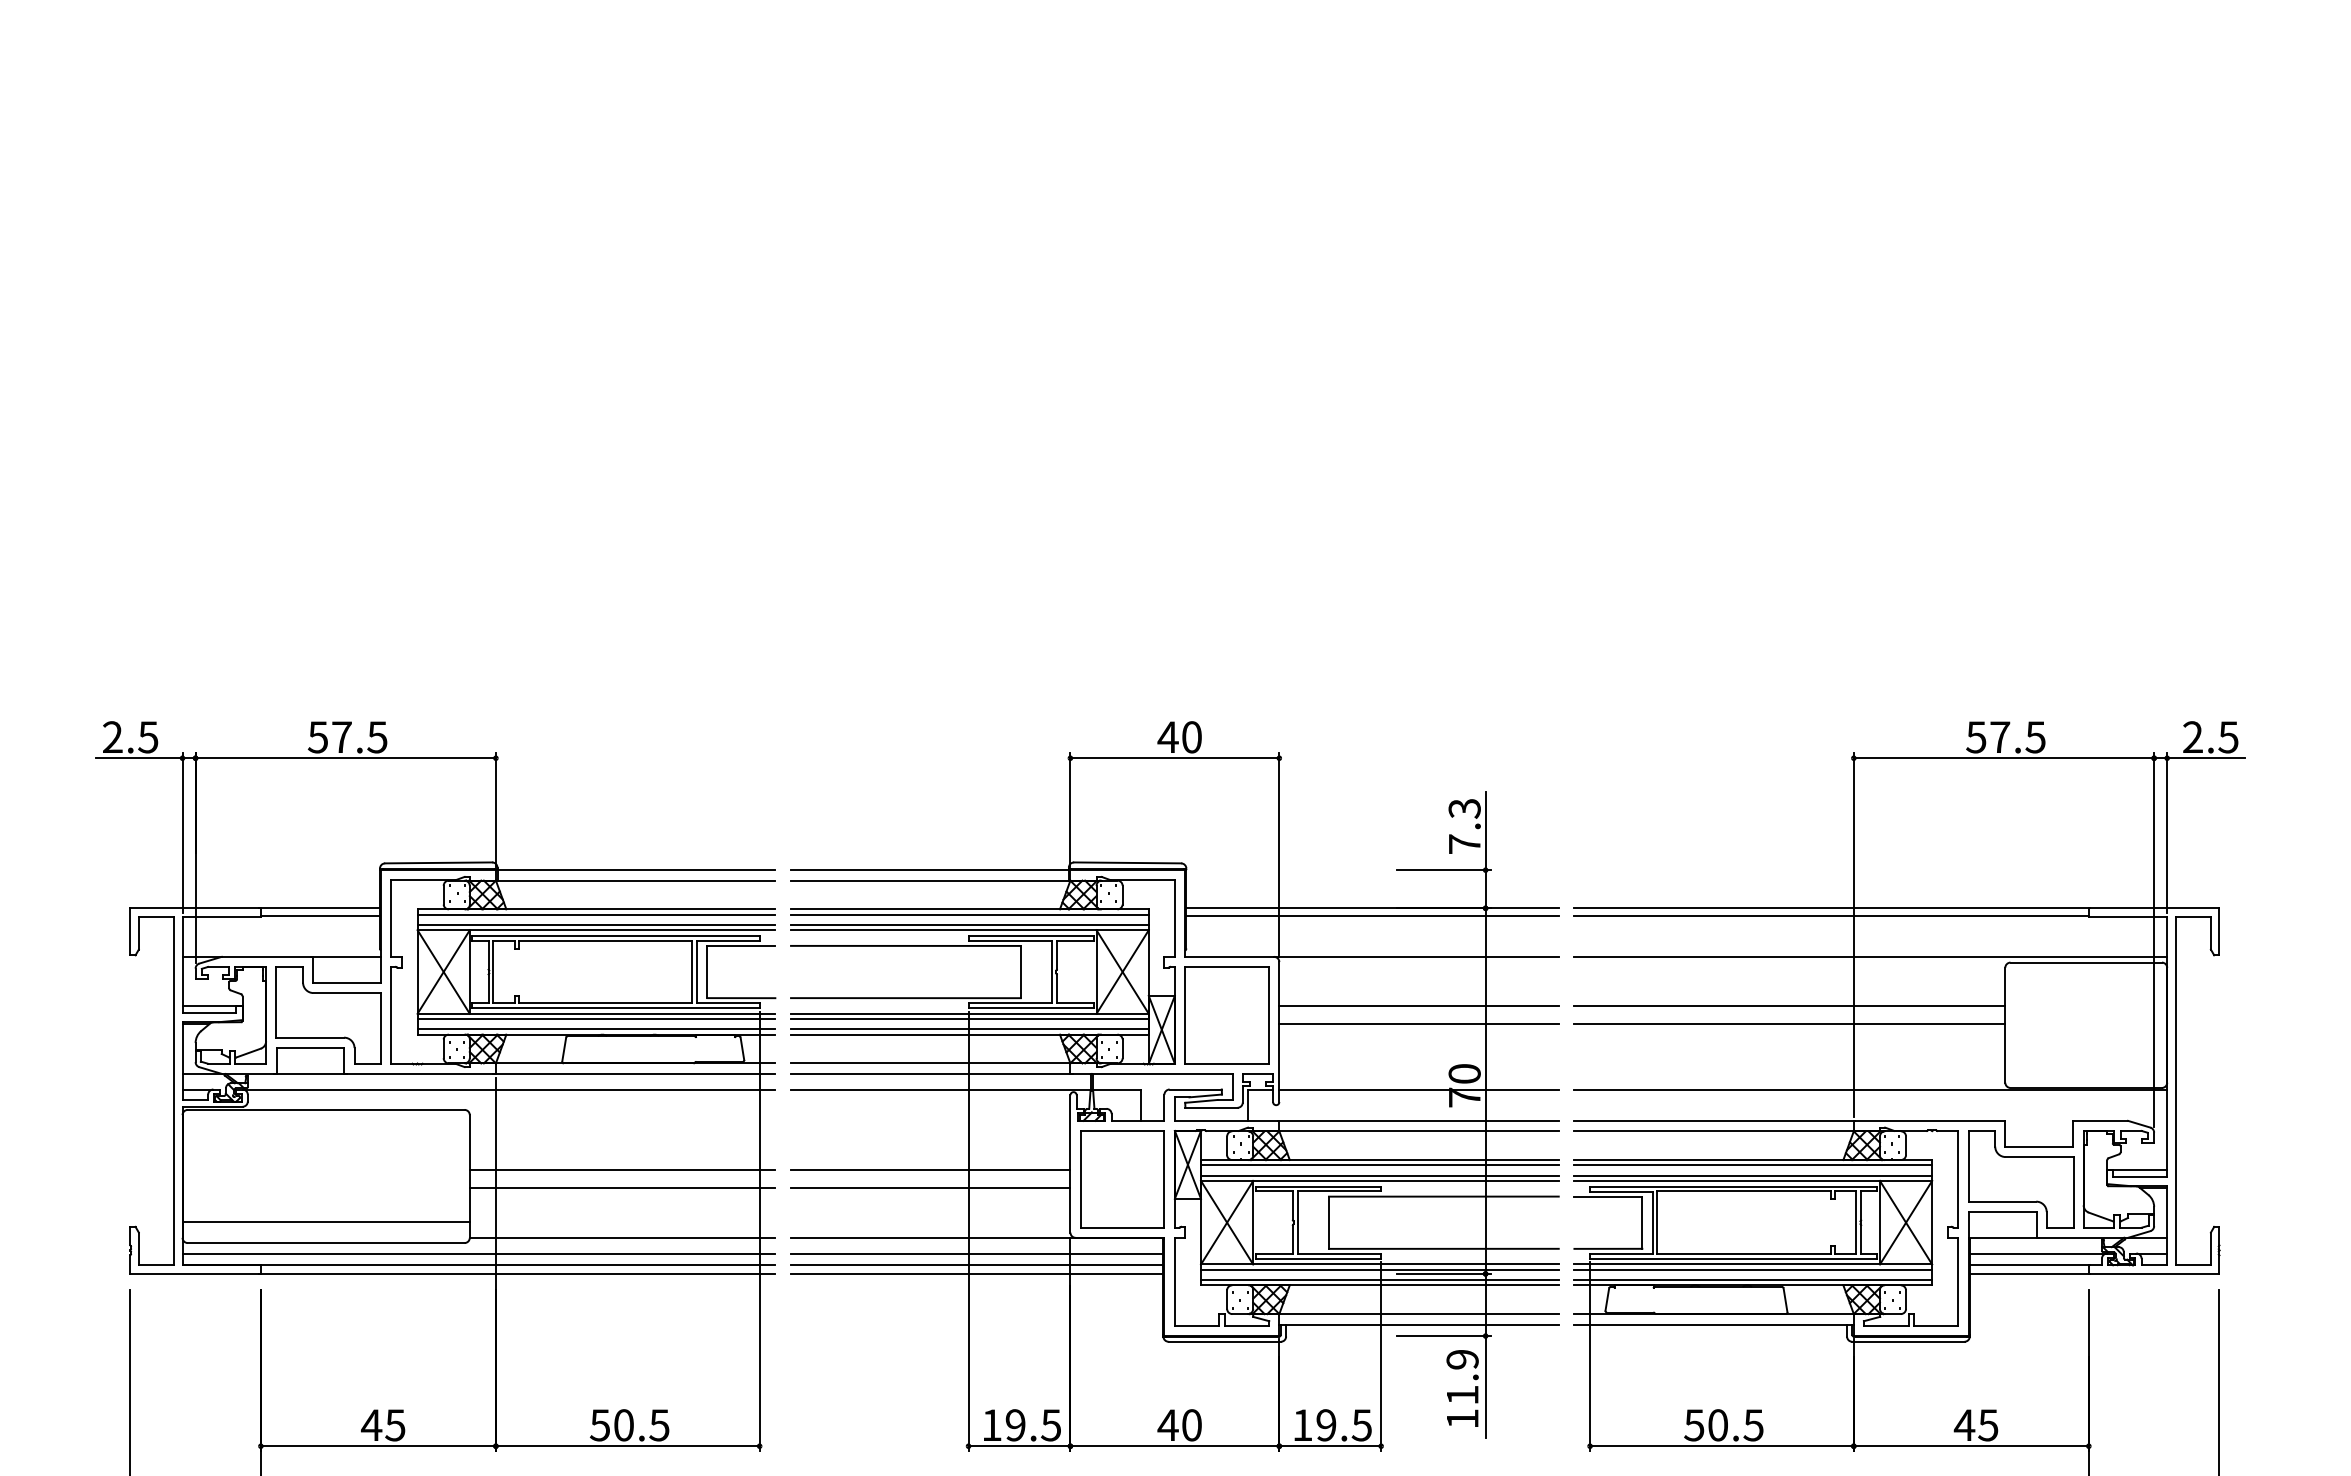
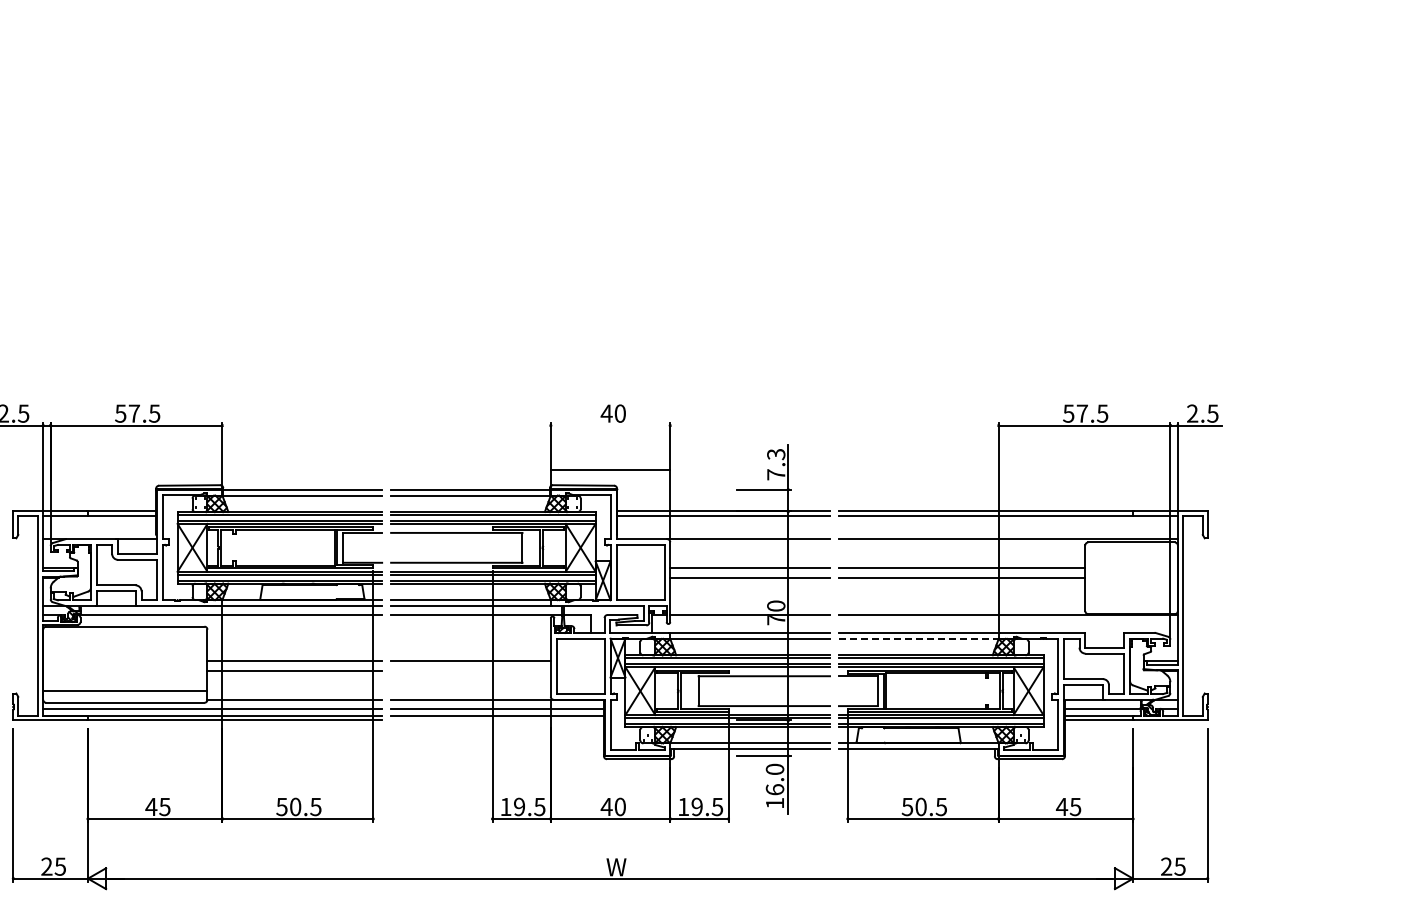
line: (1174, 758) -> (610, 469), moved
line: (1715, 1130) -> (919, 638), solid -> dashed
line: (929, 1188) -> (470, 671), removed
line: (977, 1274) -> (497, 720), removed
text: (1461, 1377) -> (774, 779), 11.9 -> 16.0

